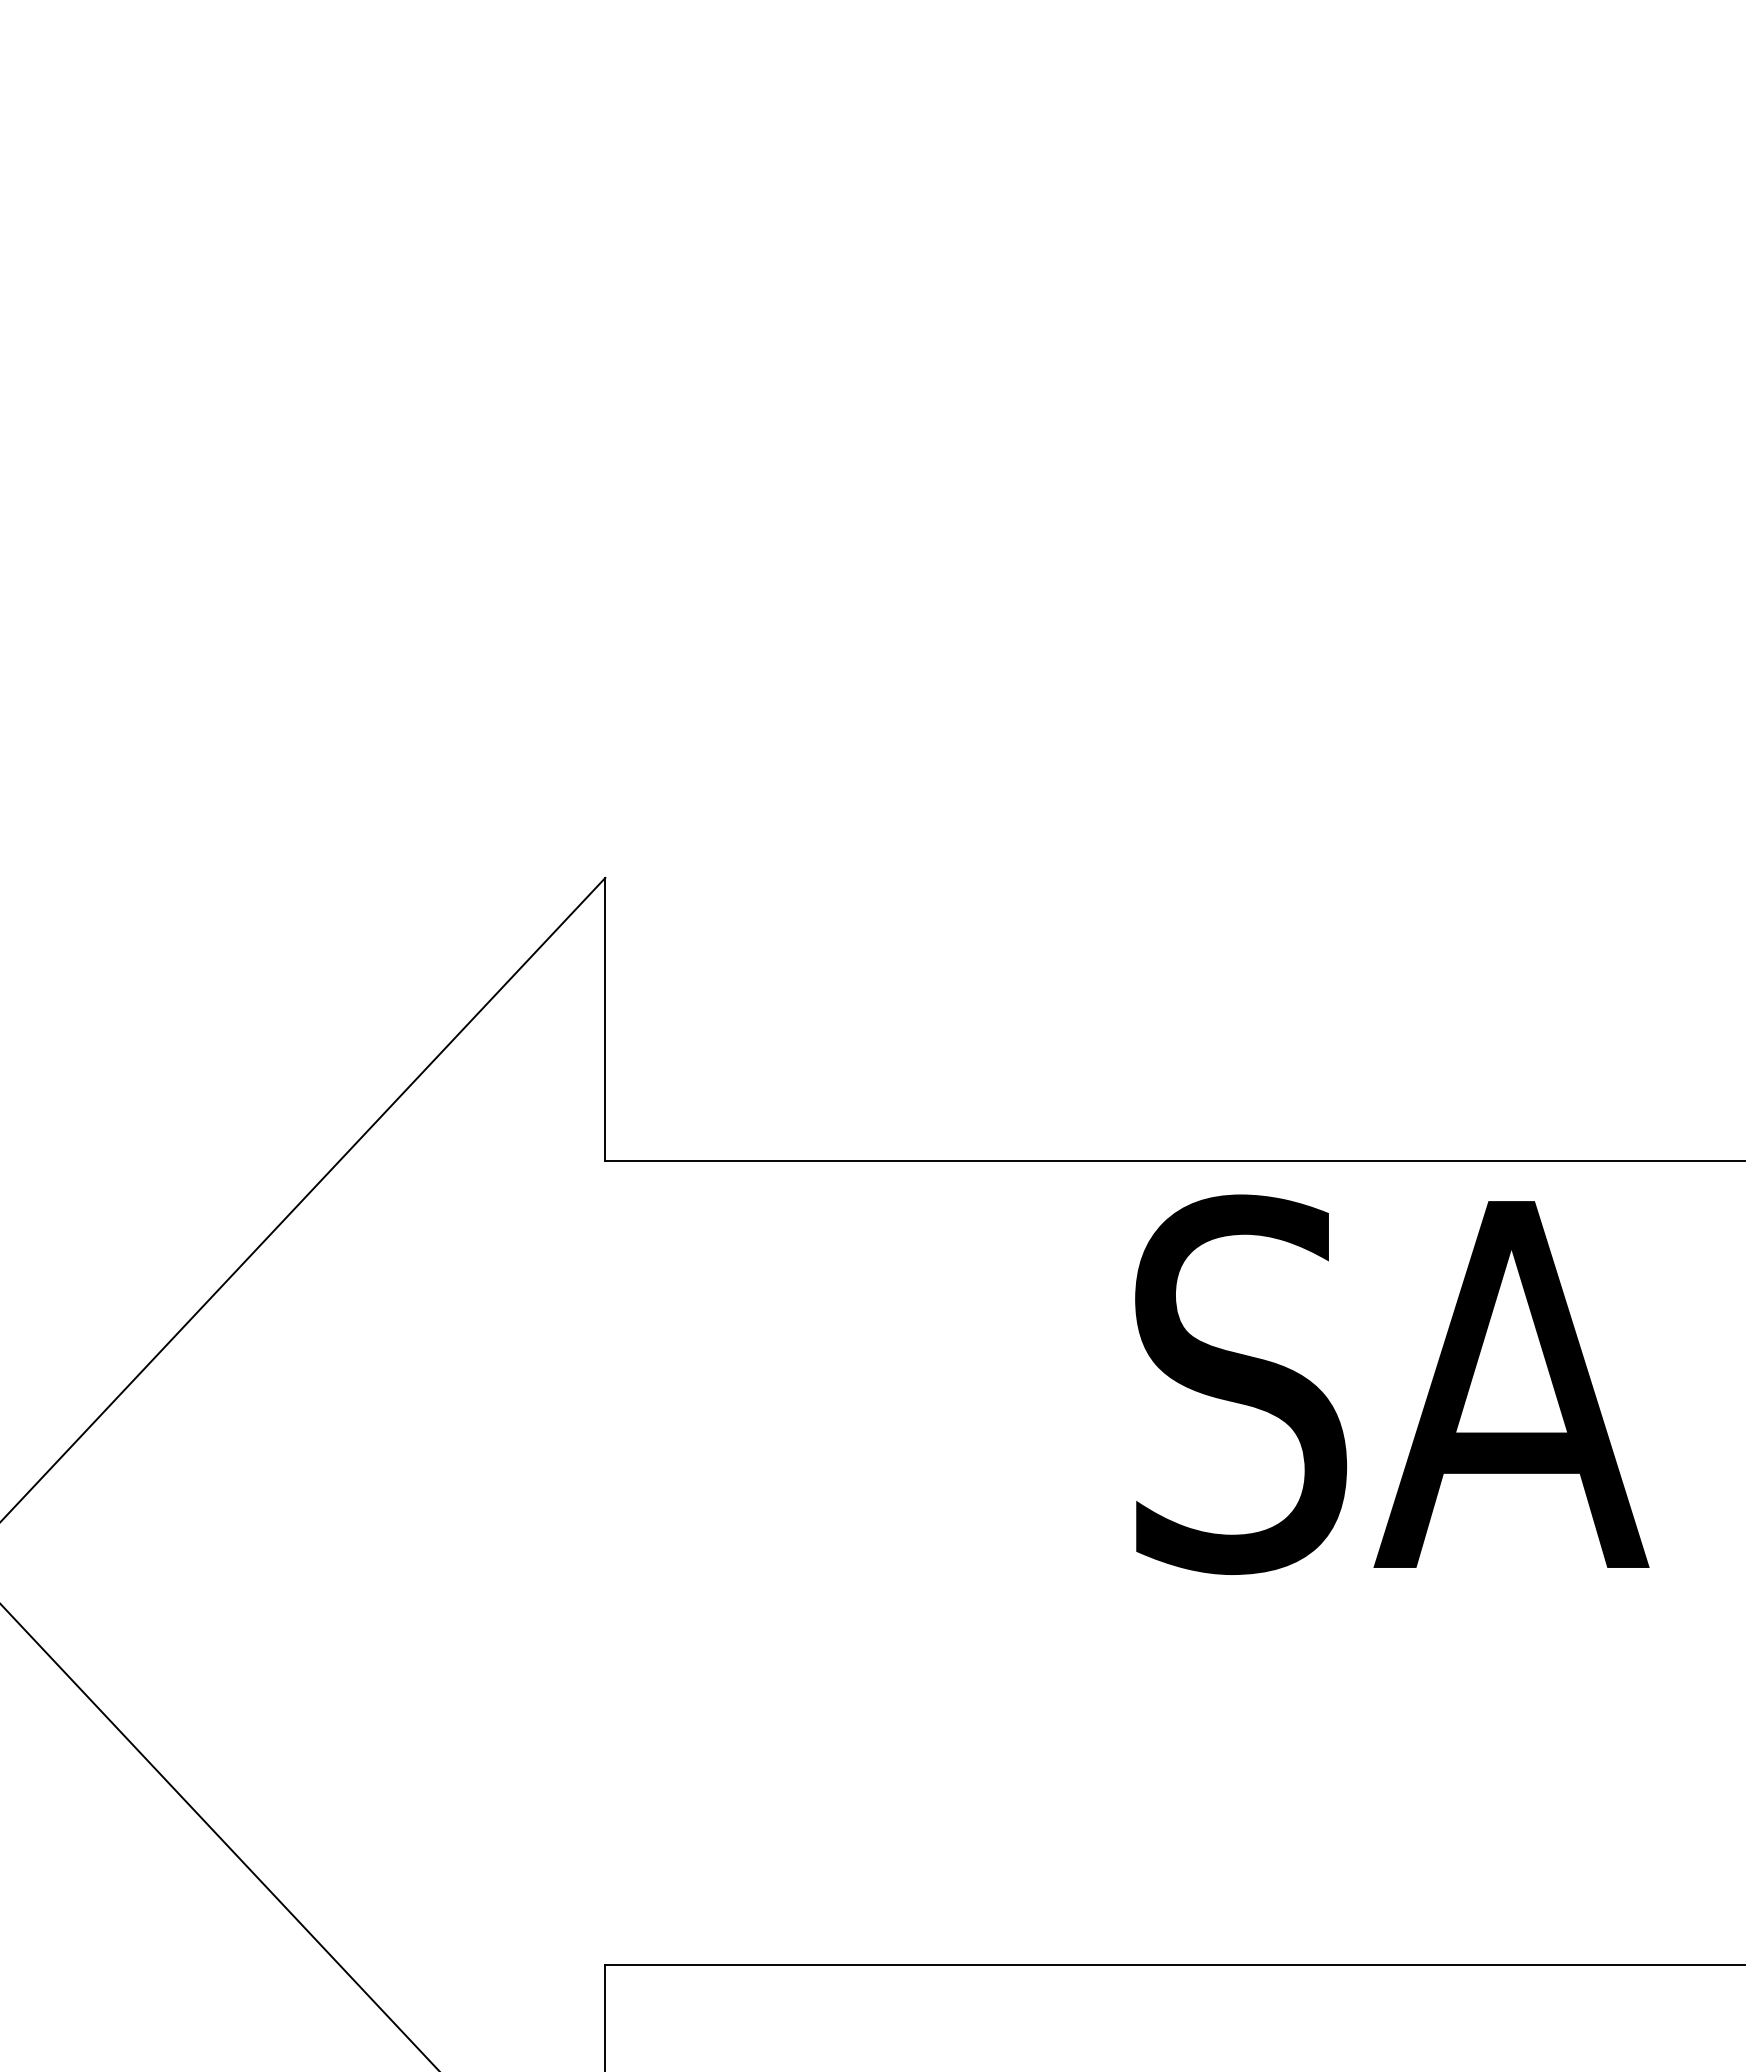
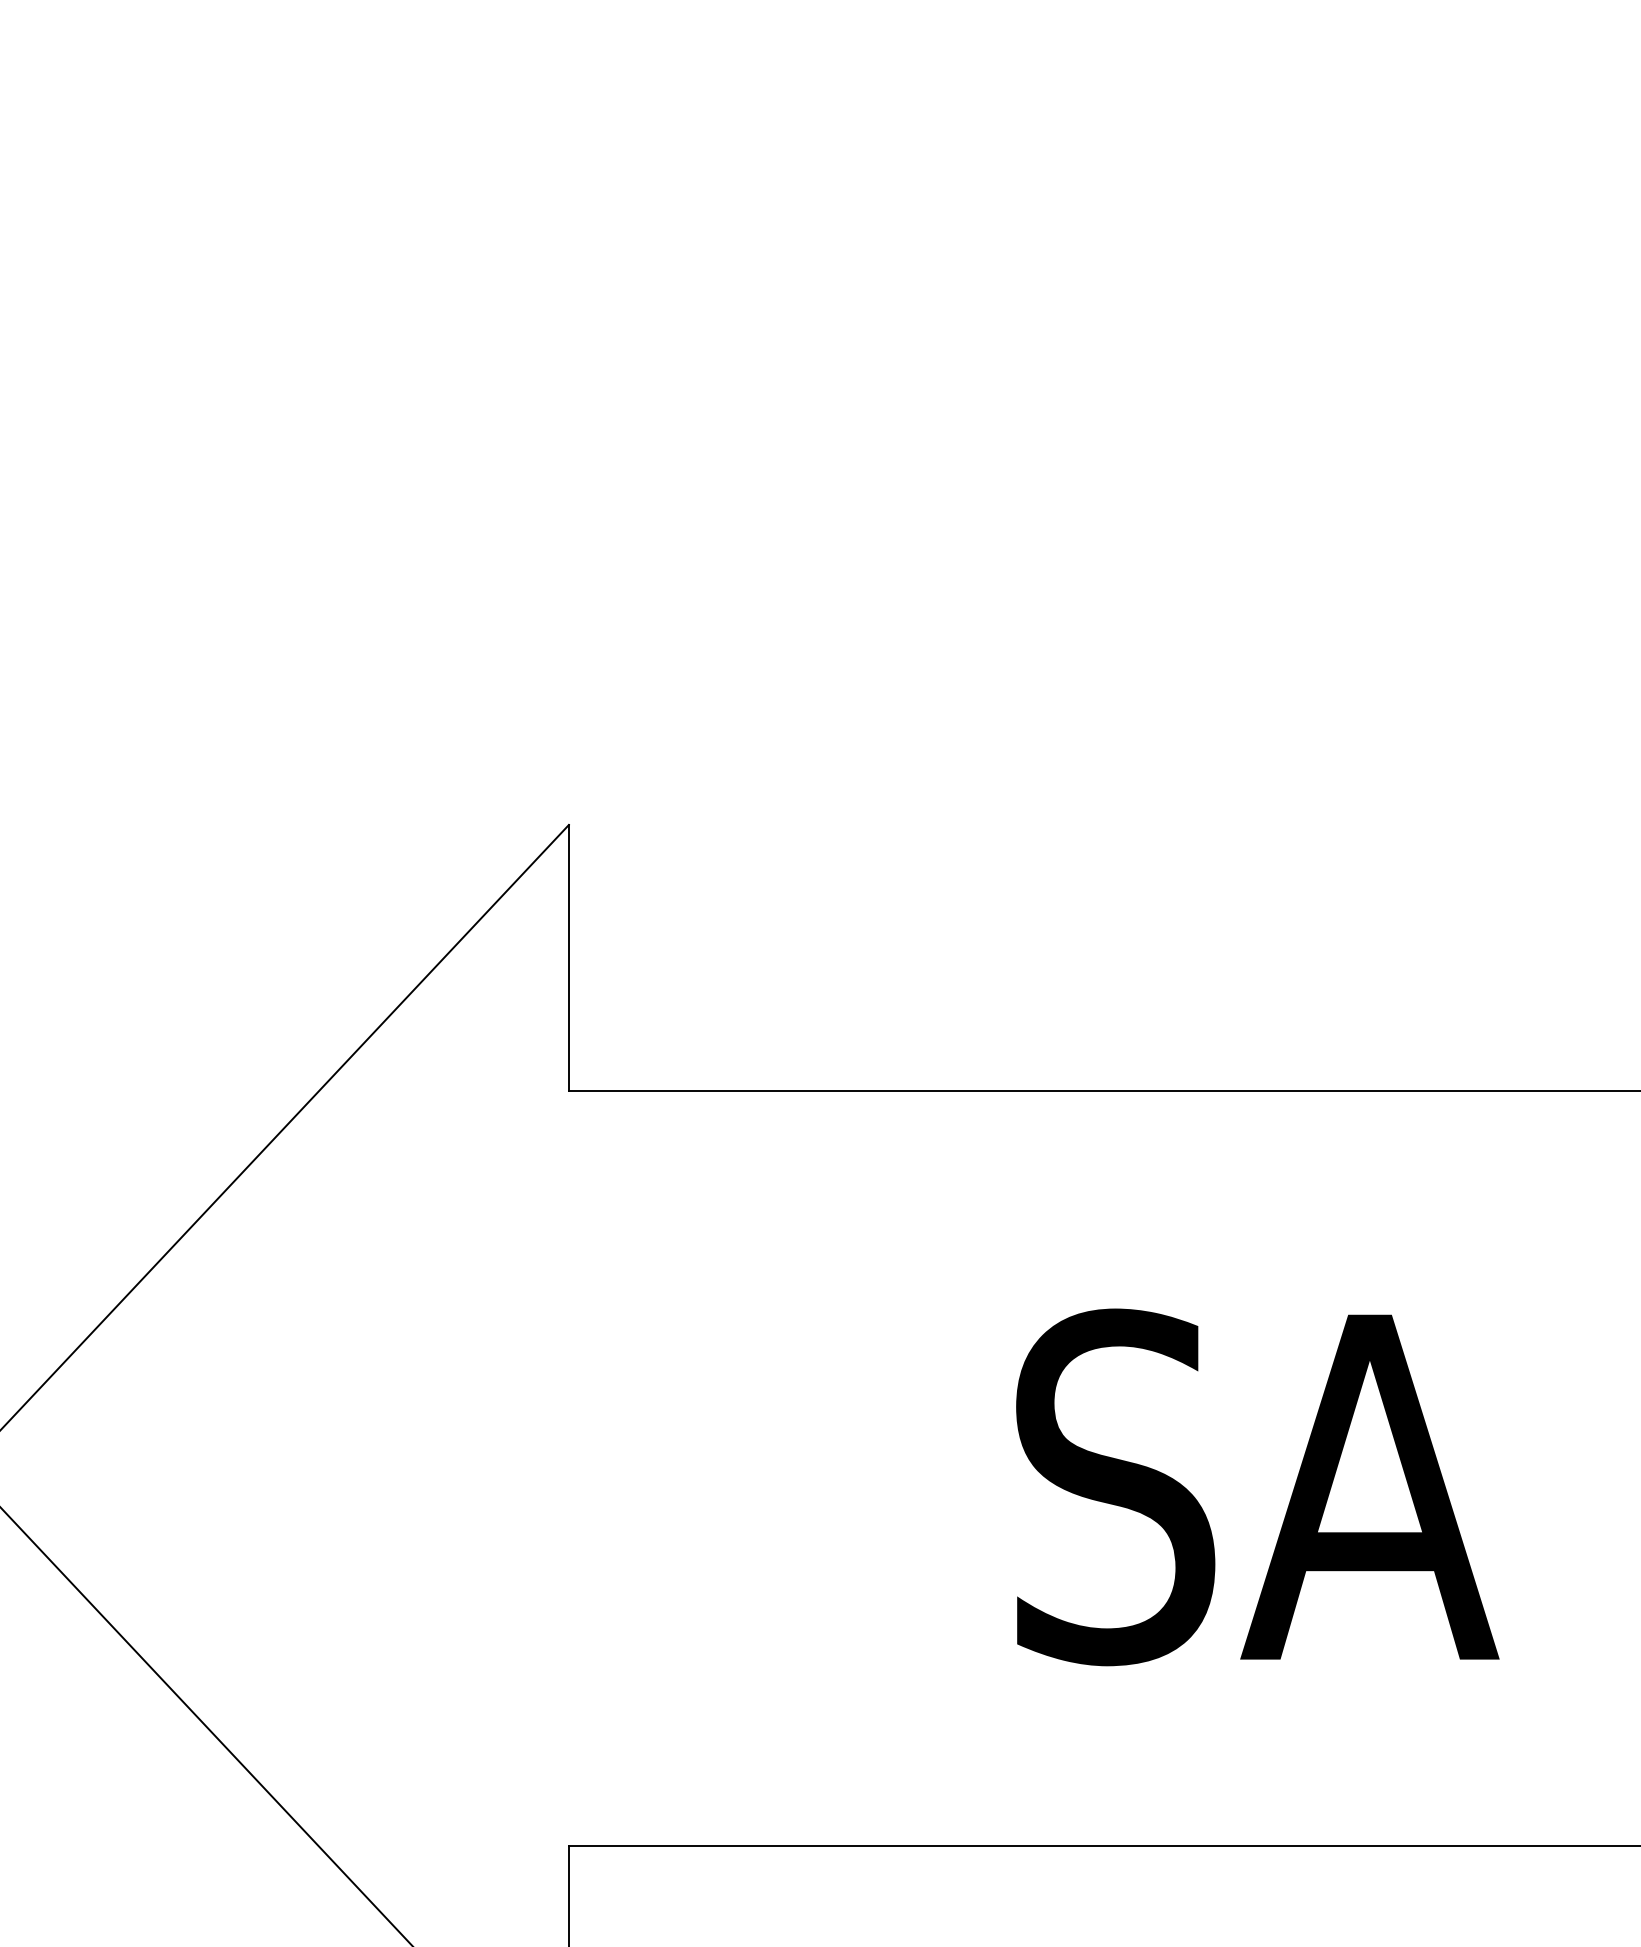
text: (1392, 1384) -> (1258, 1487), moved

